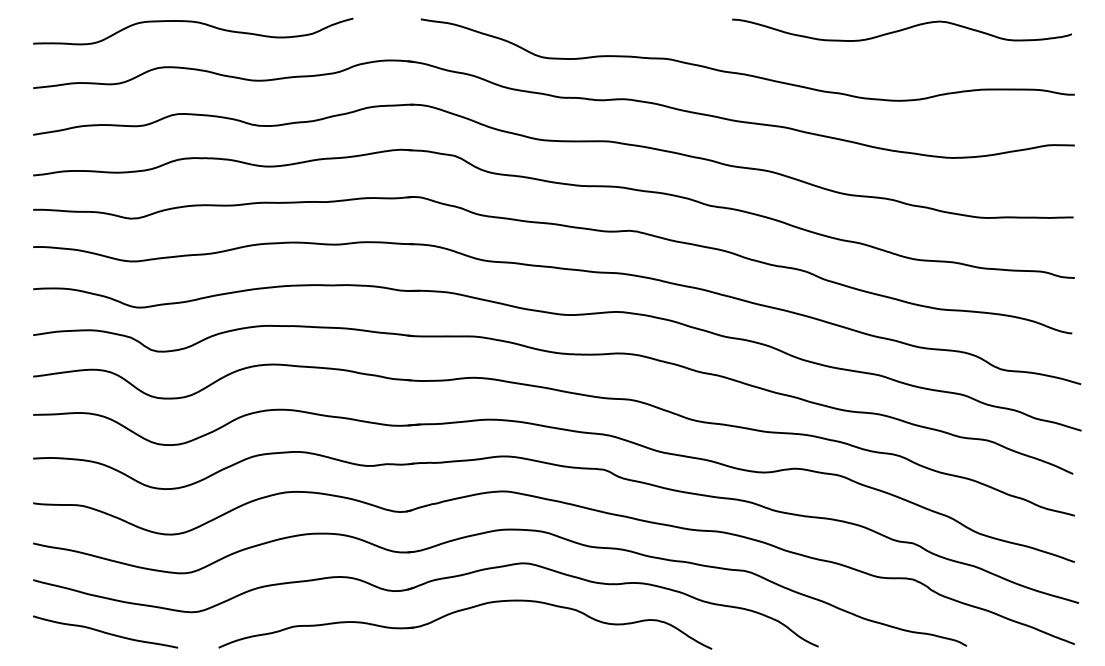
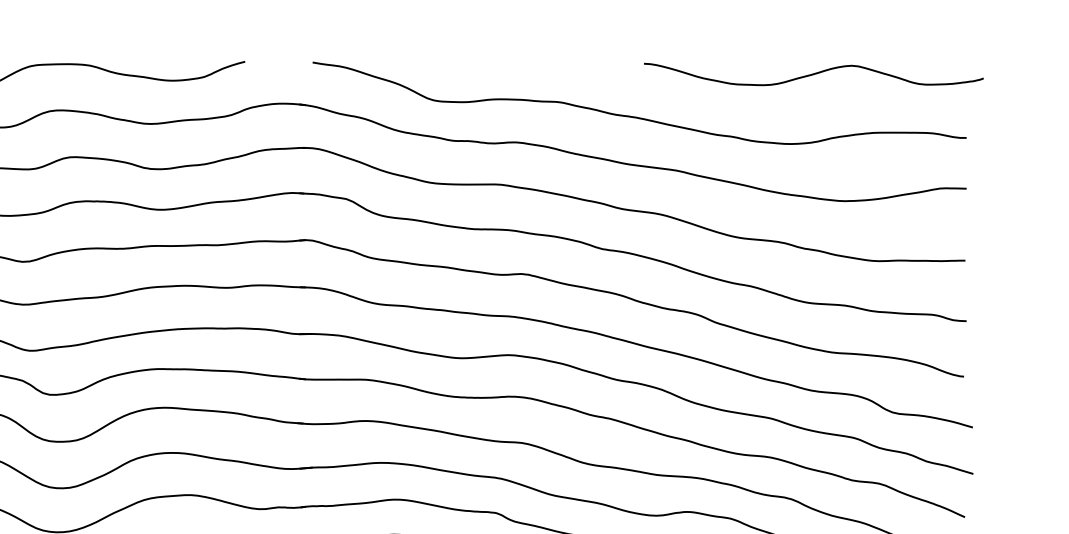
curve: (901, 29) -> (813, 73), moved

